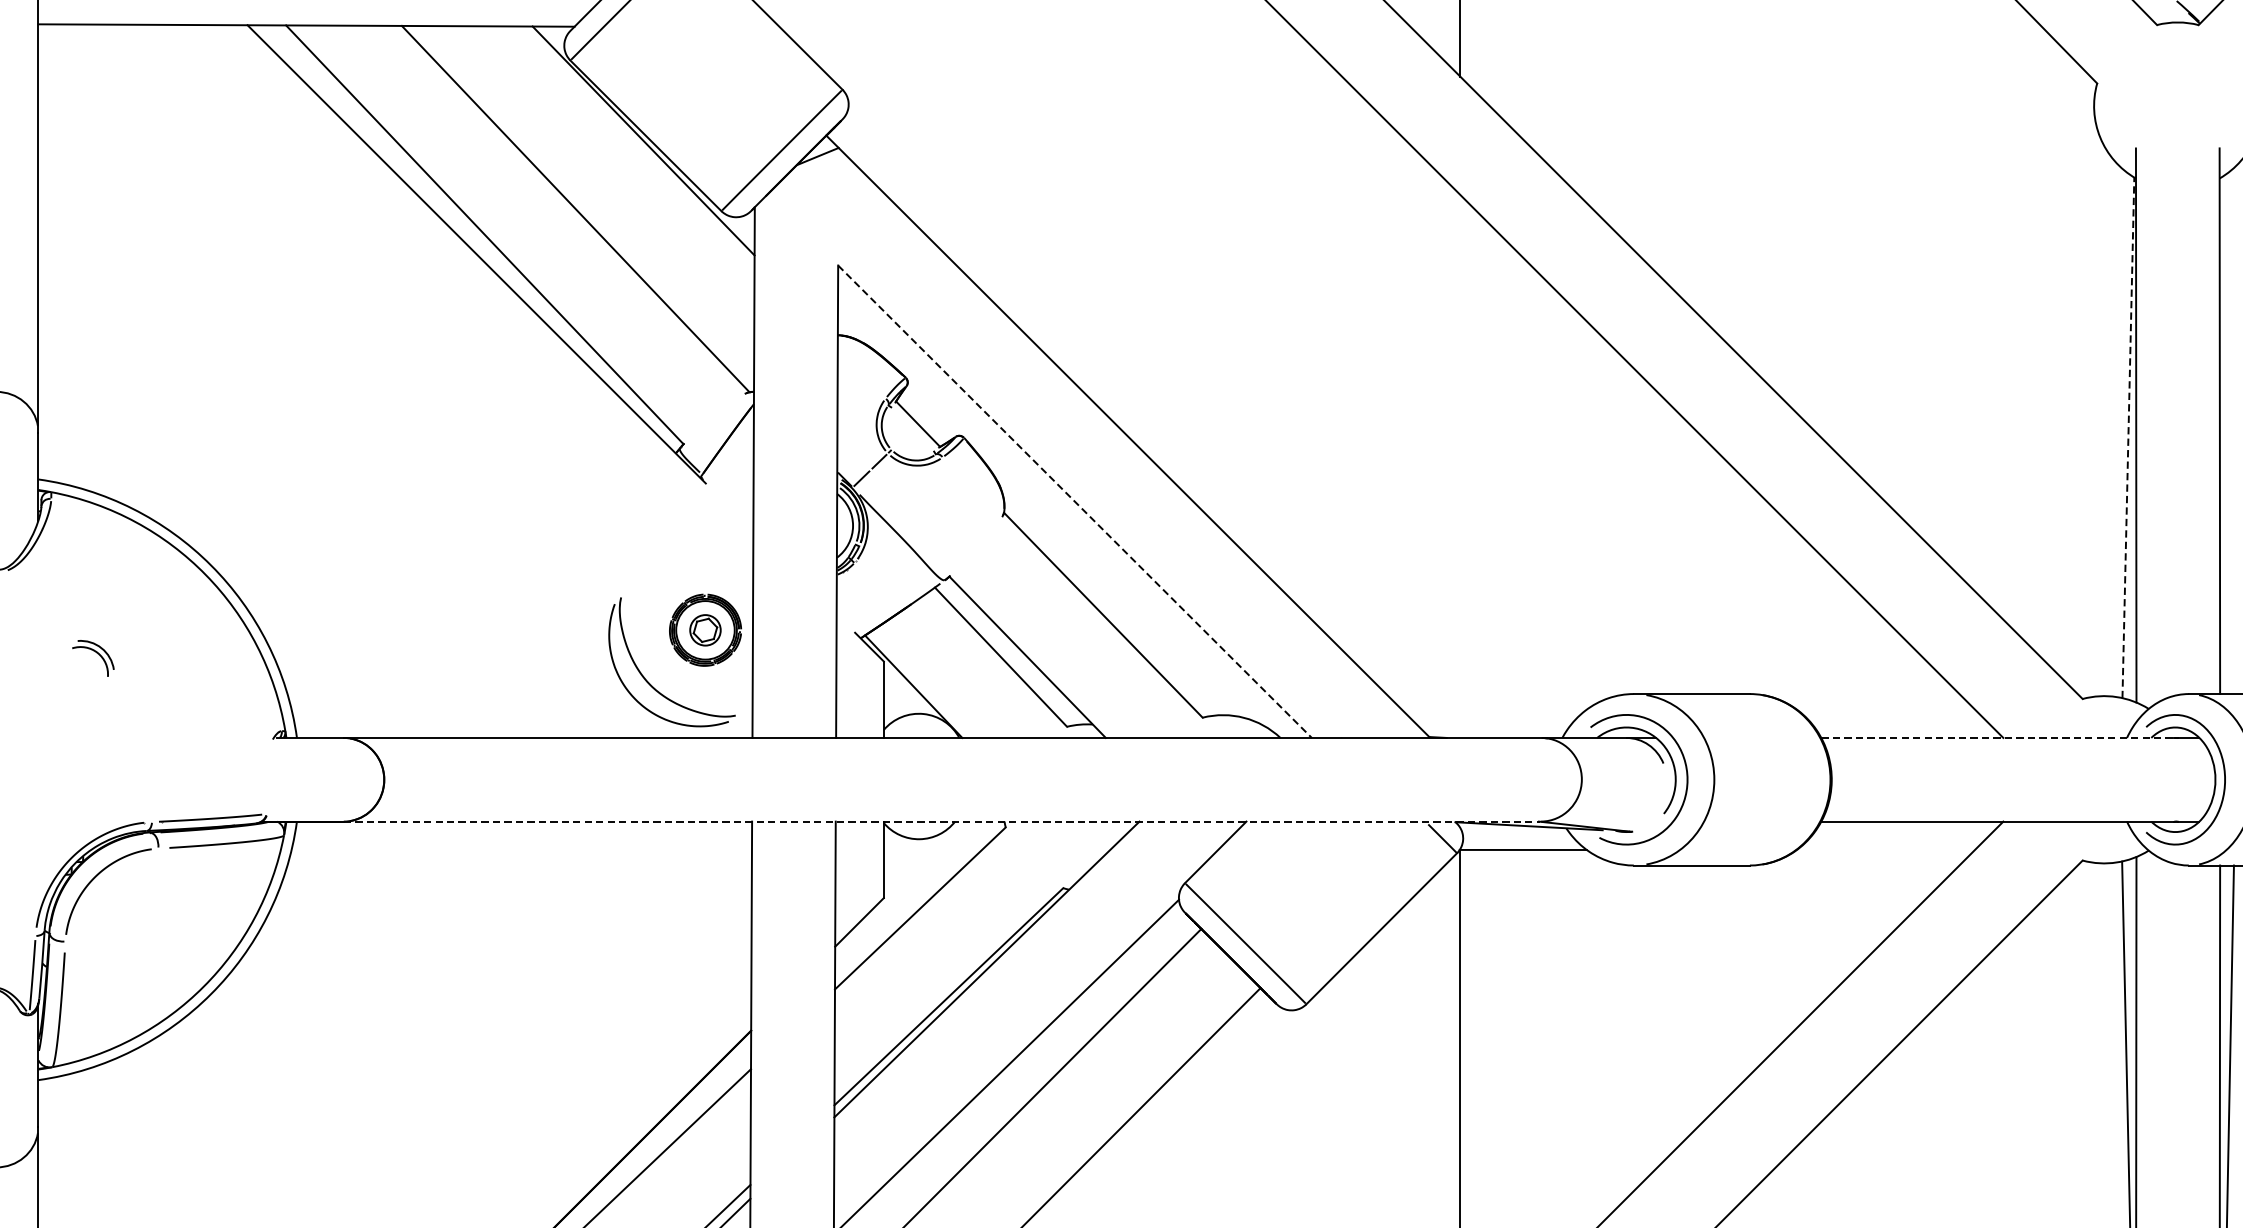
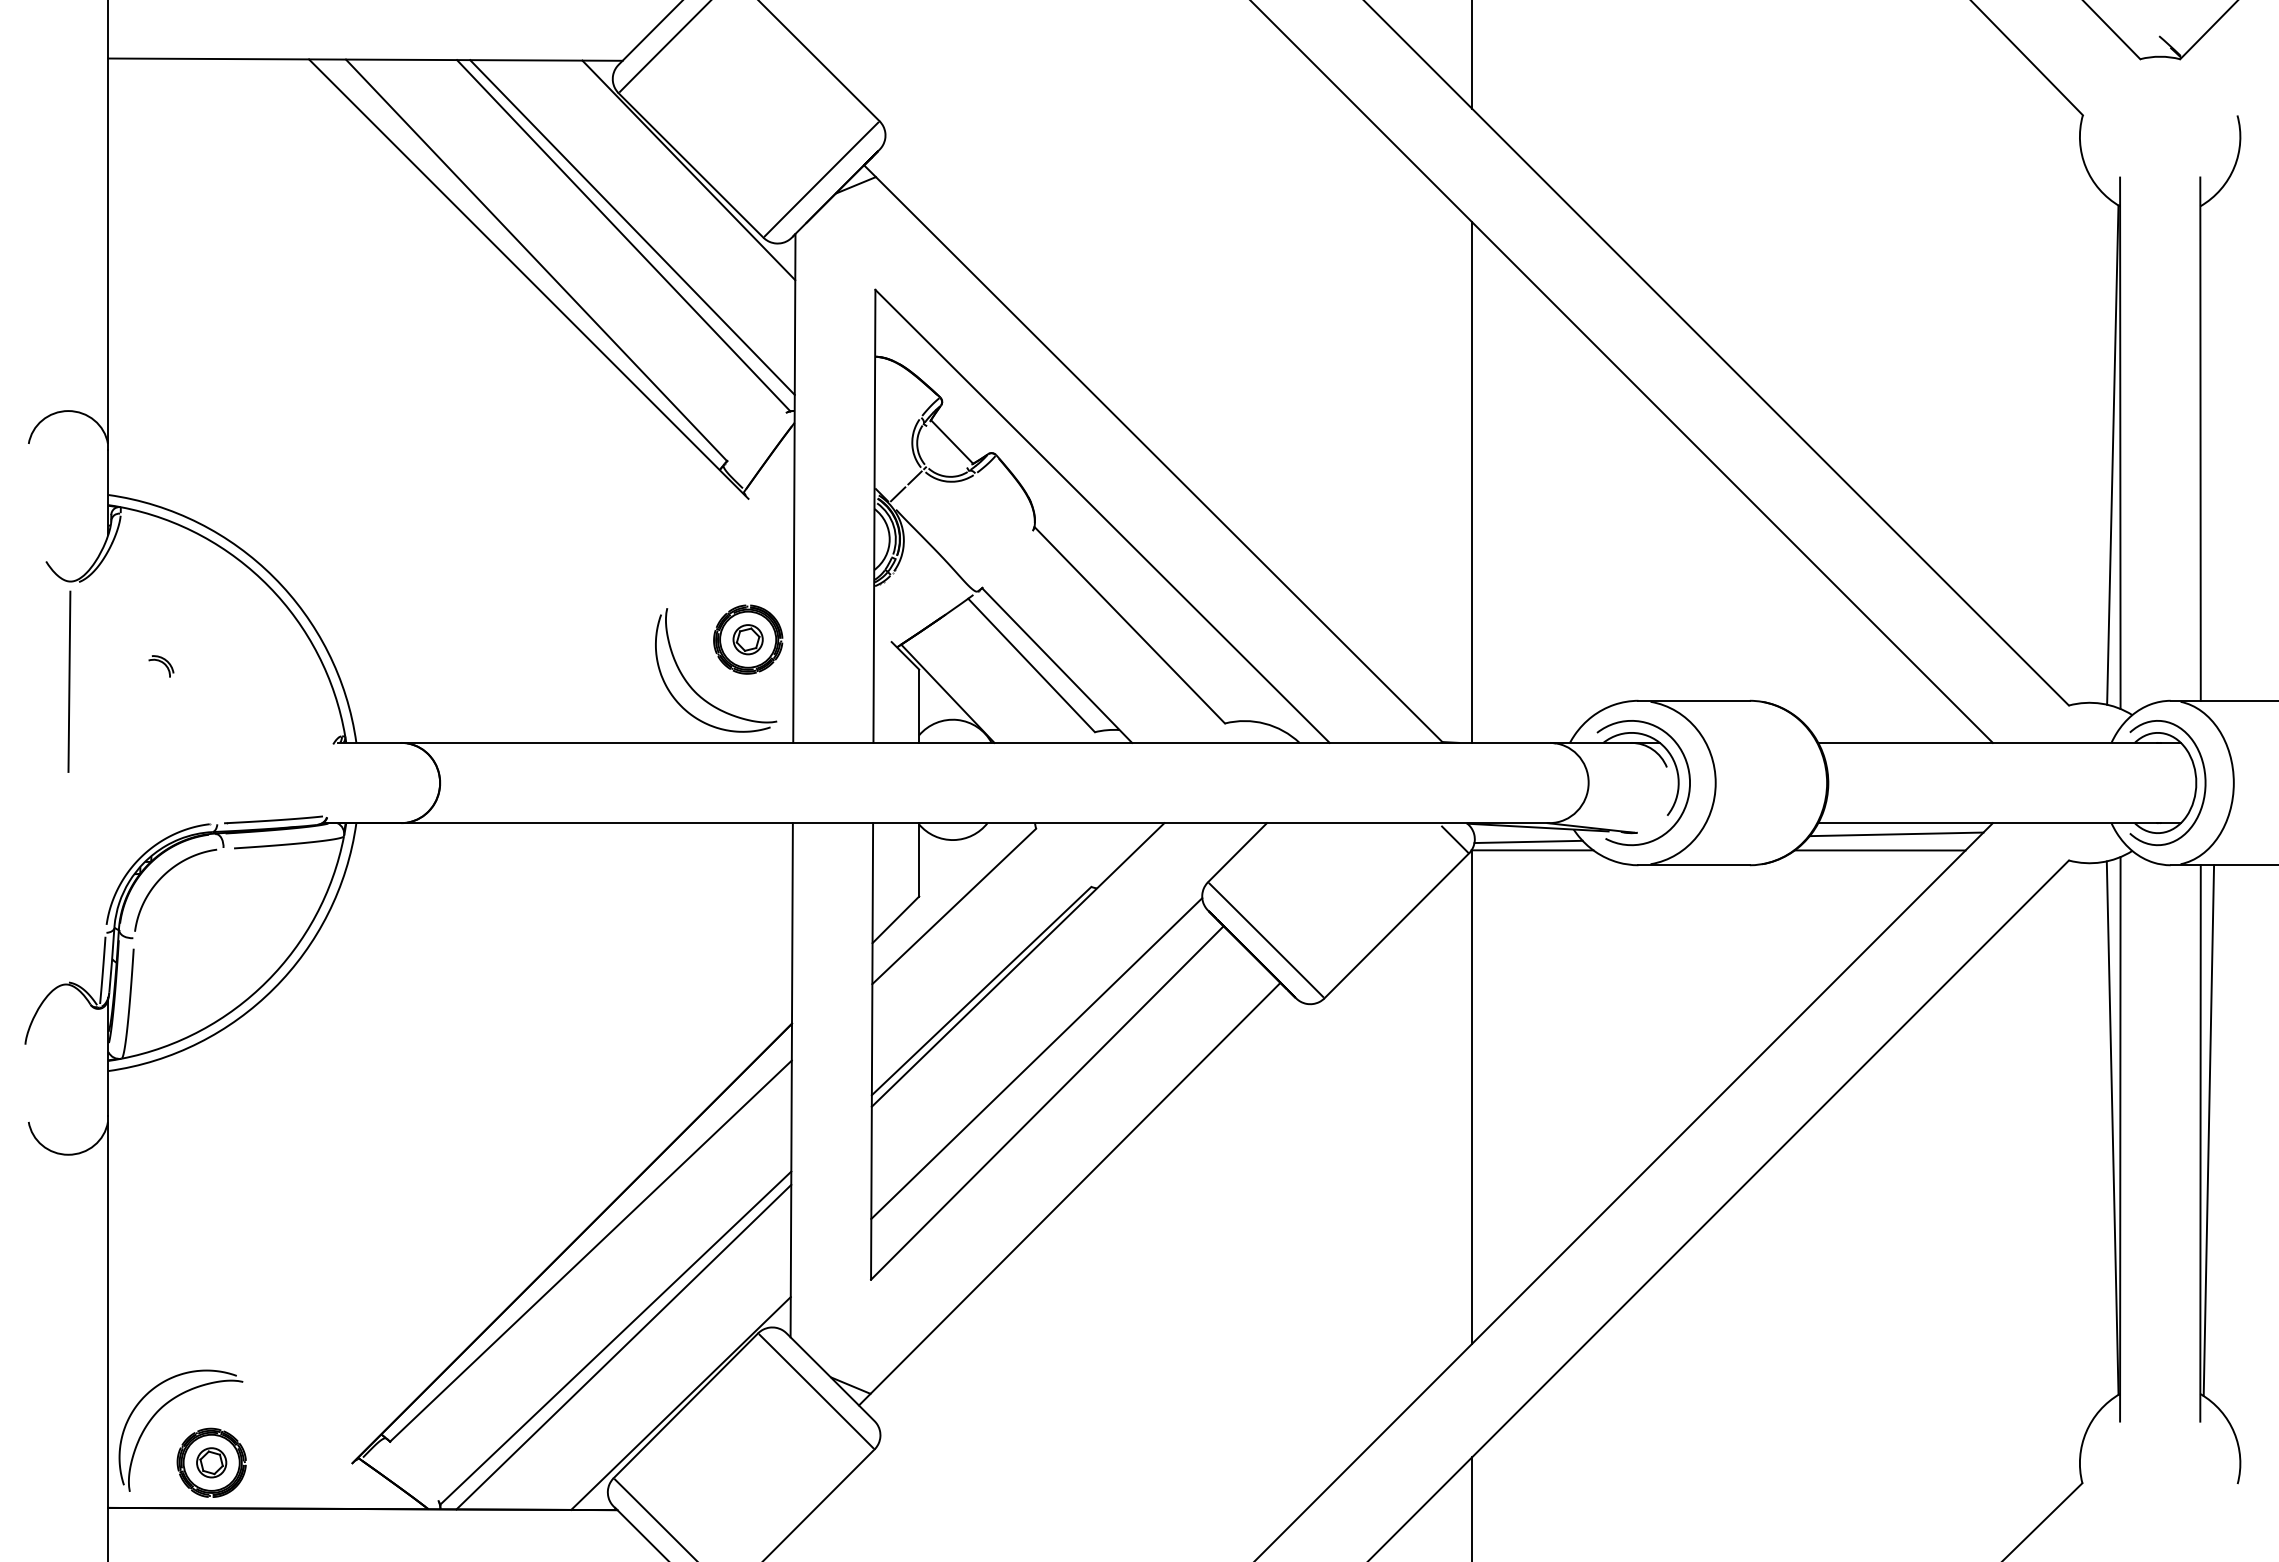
line: (584, 200) -> (632, 227), added
line: (2128, 438) -> (2112, 455), dashed -> solid
line: (1460, 466) -> (1472, 482), added
line: (1074, 501) -> (1102, 516), dashed -> solid
part: (93, 658) -> (161, 666), size x0.62
line: (1998, 737) -> (1988, 742), dashed -> solid
line: (942, 821) -> (975, 823), dashed -> solid
line: (1902, 833) -> (1896, 834), added
line: (1519, 840) -> (1528, 841), added
line: (1885, 850) -> (1879, 850), added

